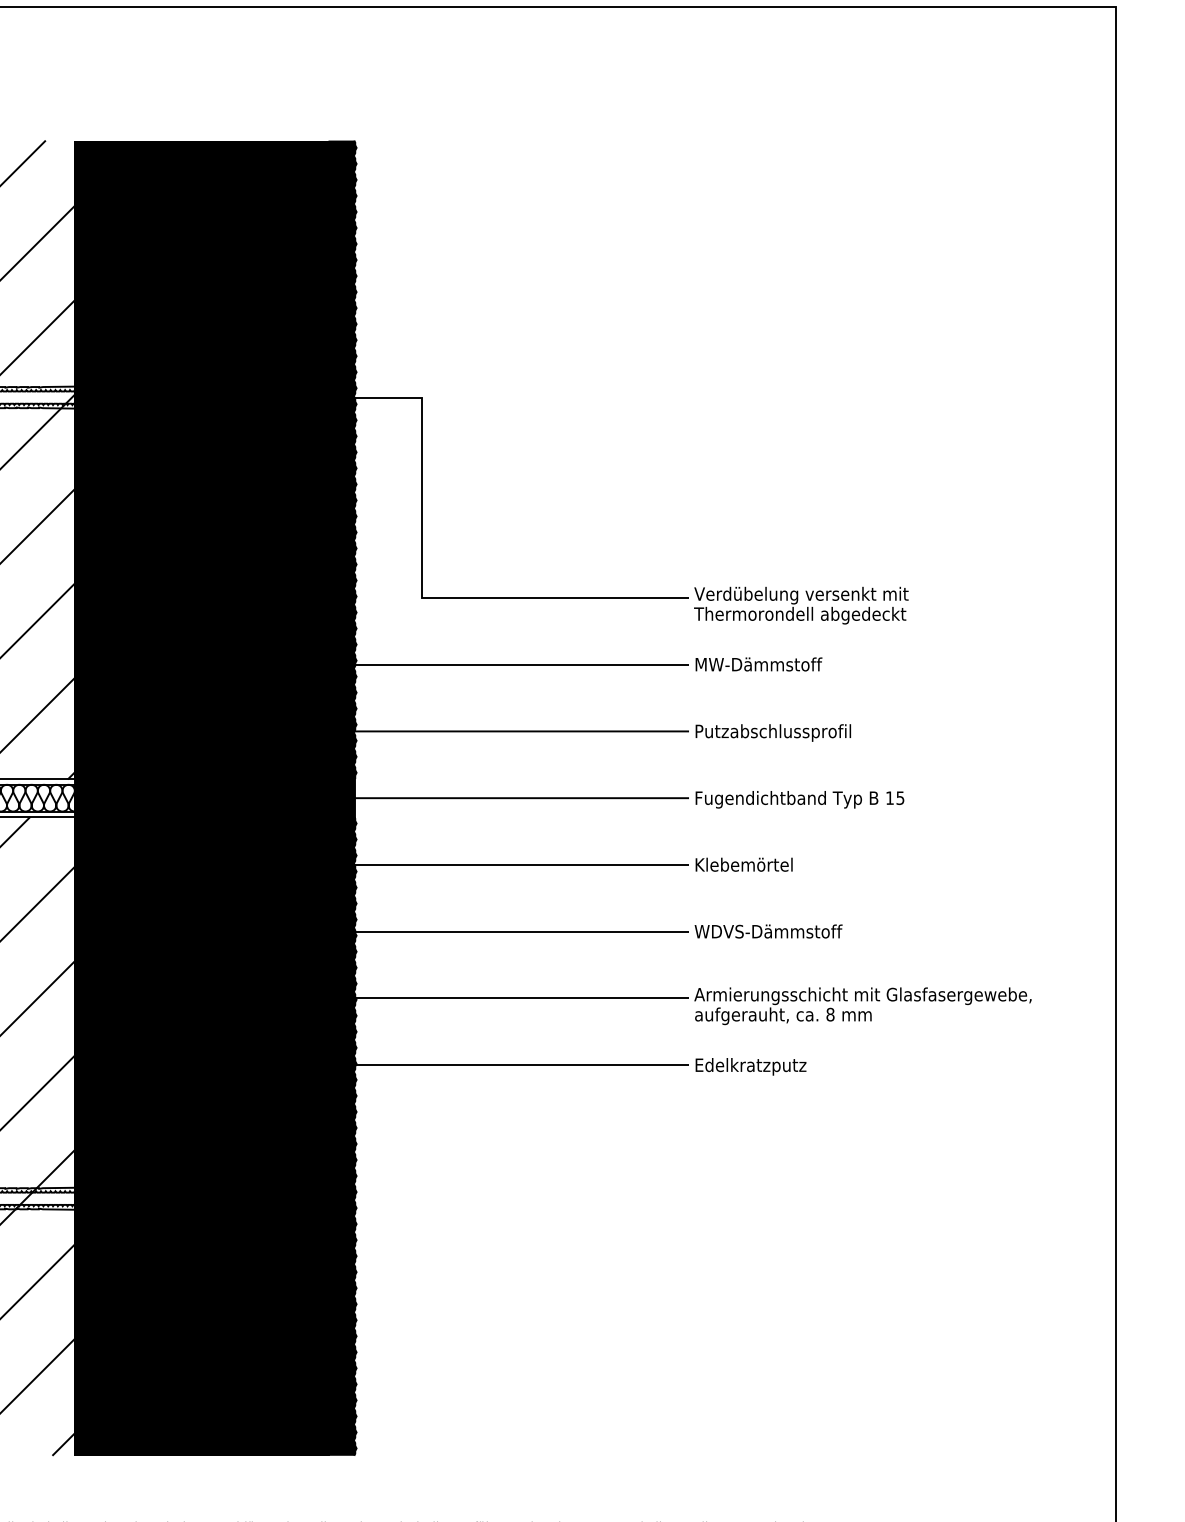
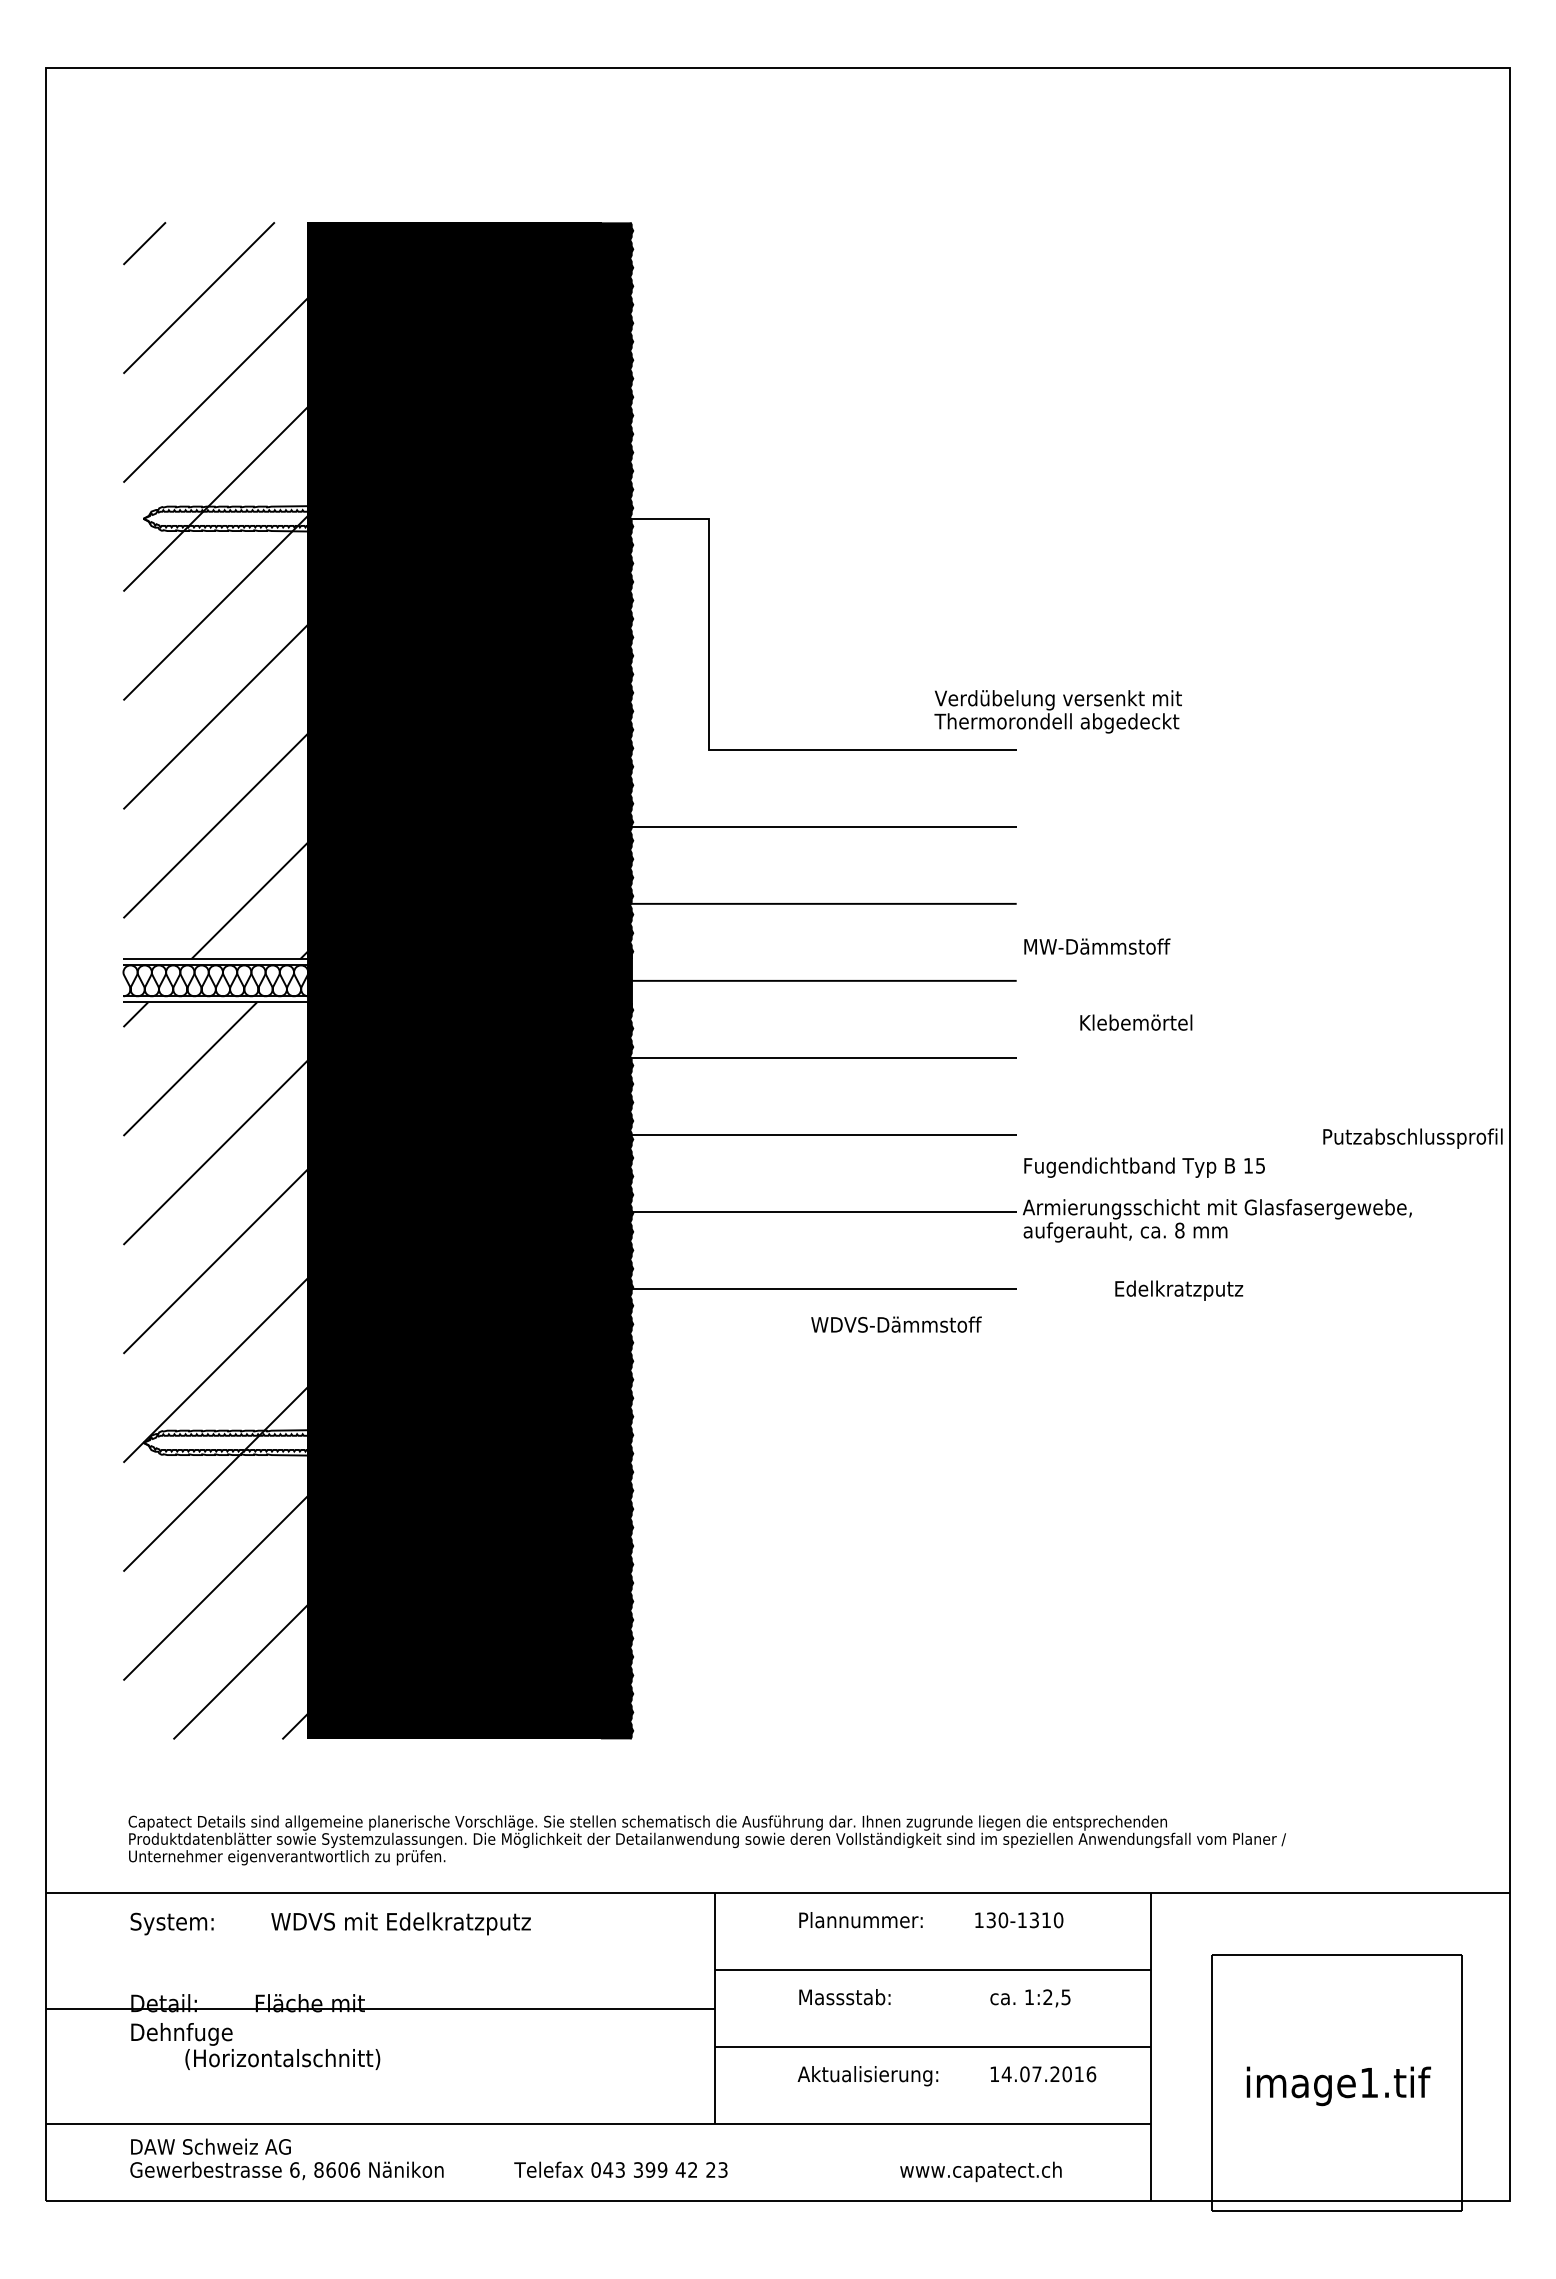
text: (800, 605) -> (1057, 711), moved
text: (759, 664) -> (1097, 946), moved
text: (772, 732) -> (1412, 1138), moved
text: (799, 799) -> (1144, 1167), moved
text: (744, 864) -> (1136, 1022), moved
text: (768, 931) -> (896, 1324), moved
text: (751, 1066) -> (1179, 1290), moved

